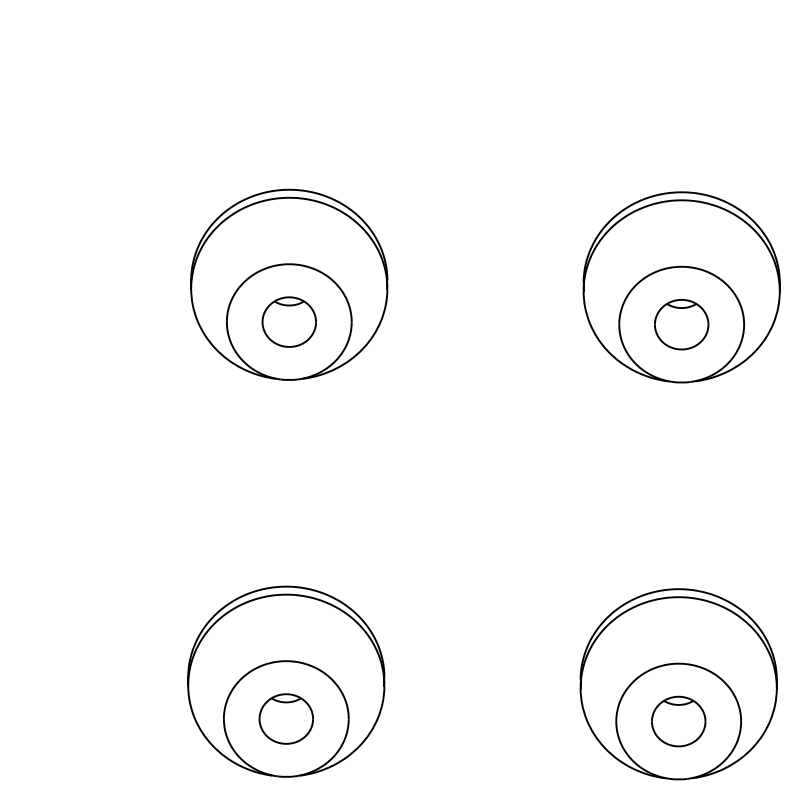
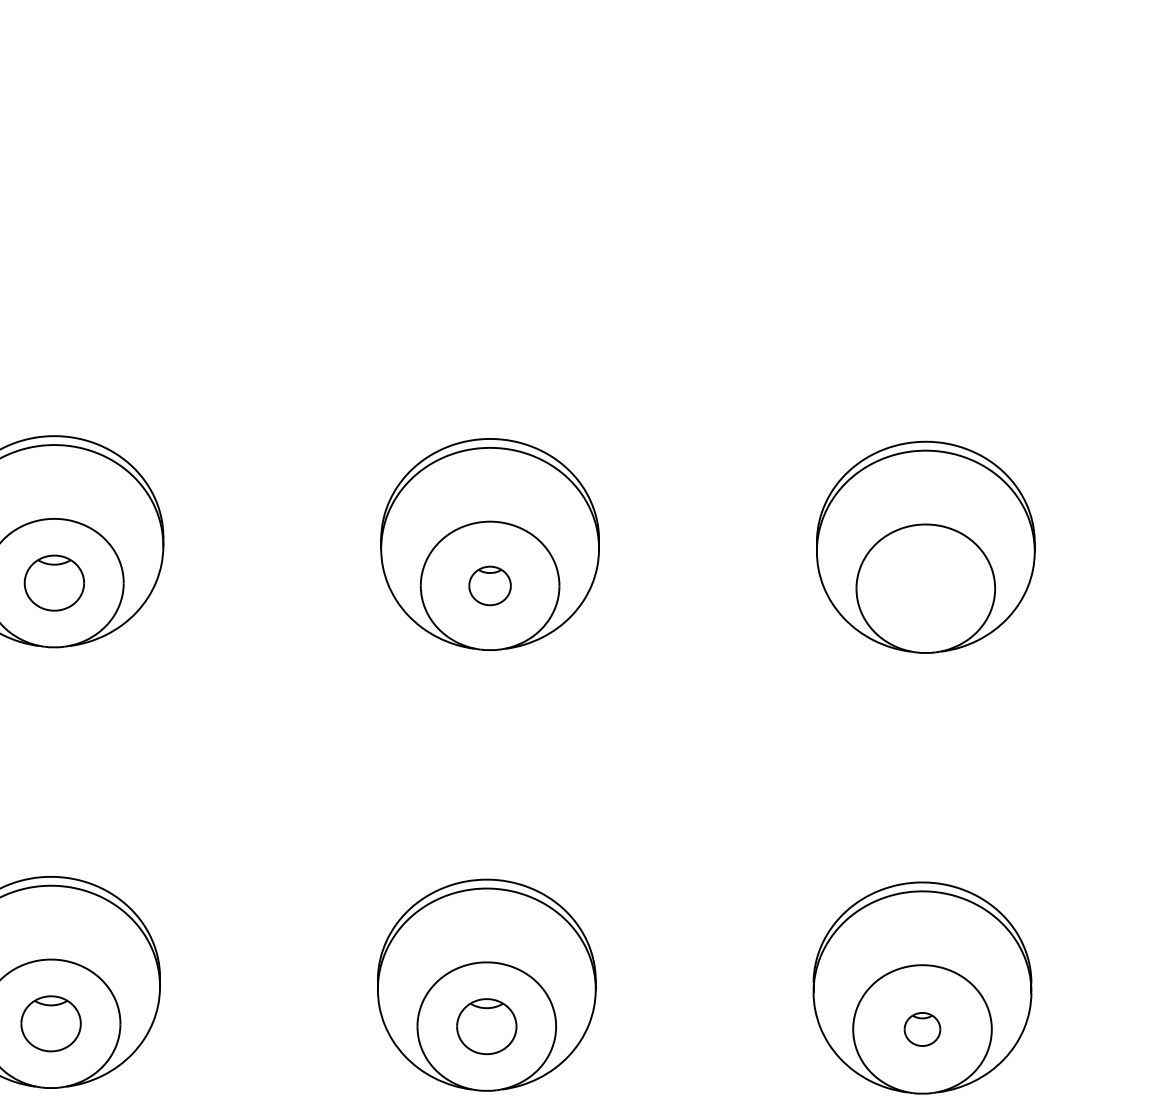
part: (288, 321) -> (489, 585), size x0.7
part: (681, 324) -> (925, 588), removed
part: (678, 721) -> (922, 1029), size x0.6

